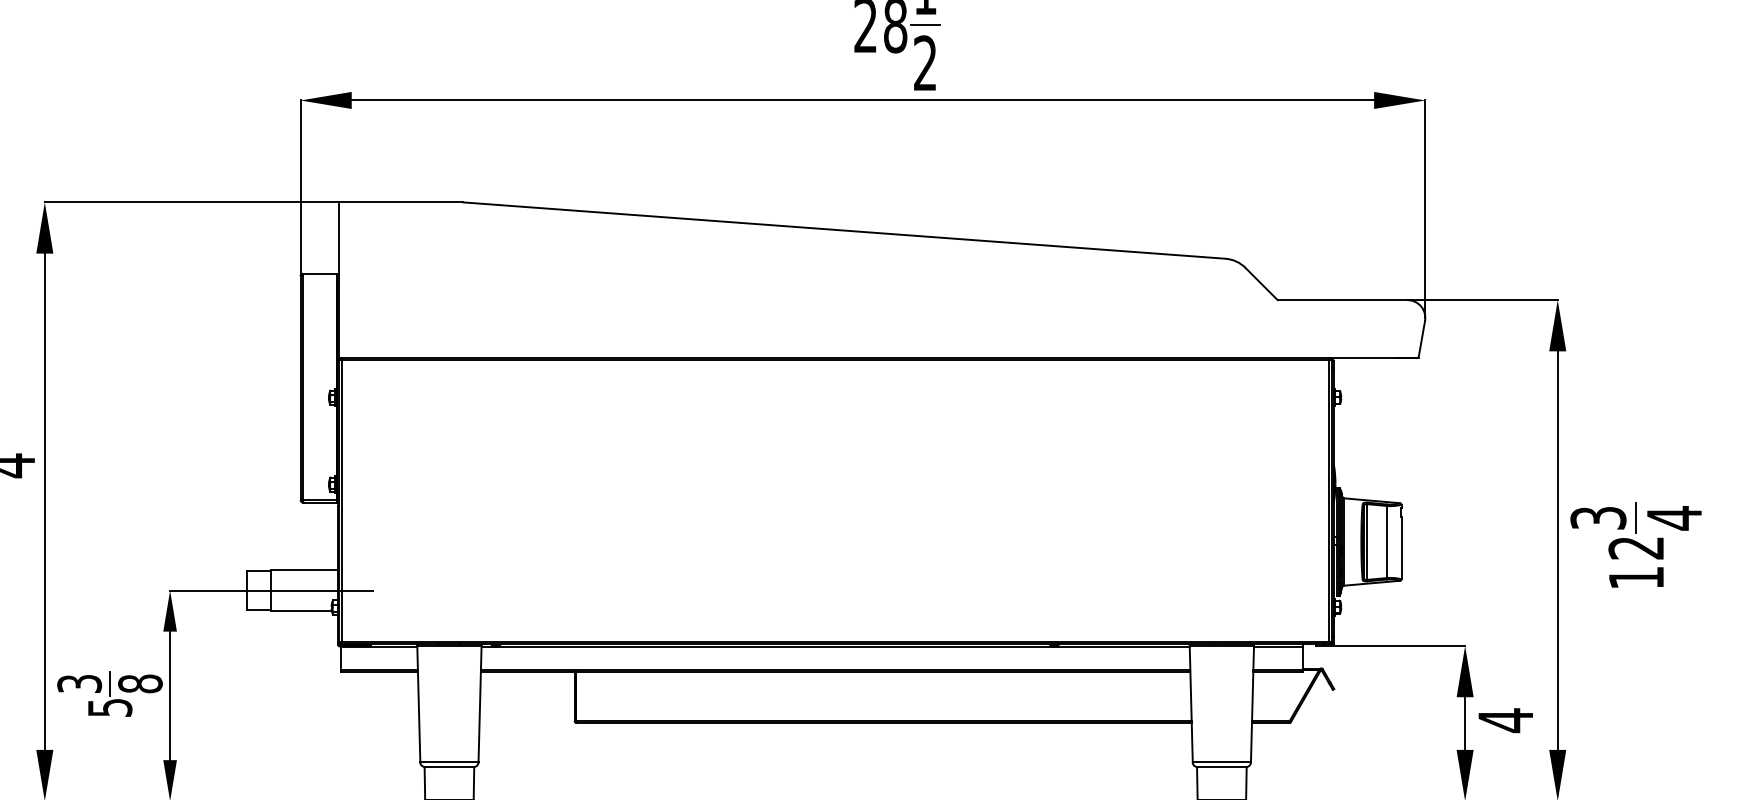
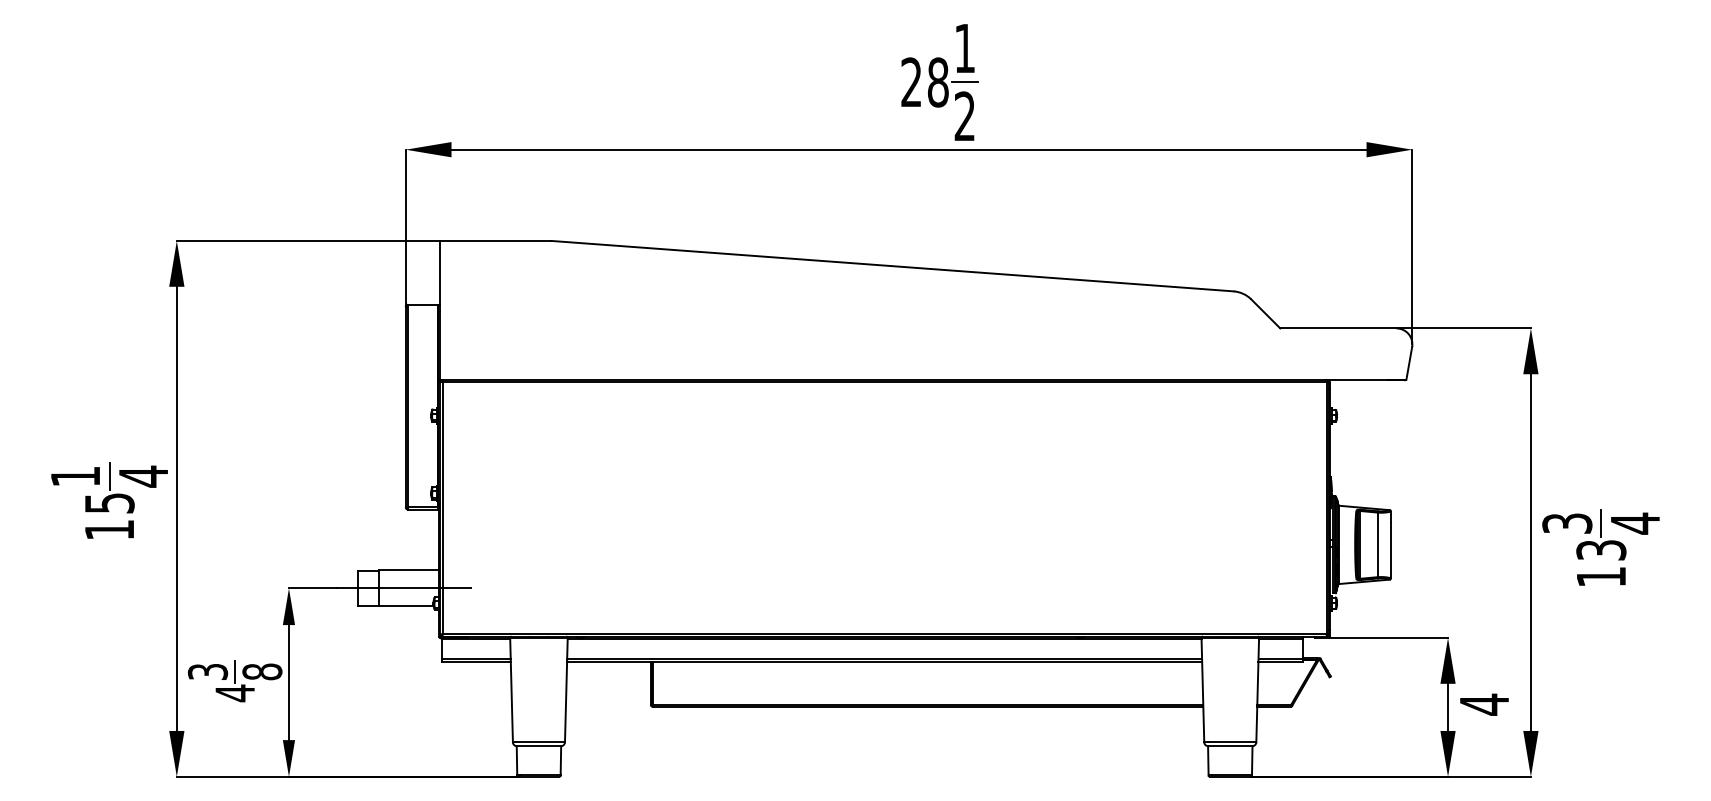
text: (1636, 548) -> (1601, 550), 12 -> 13
text: (110, 708) -> (235, 693), 5 -> 4

